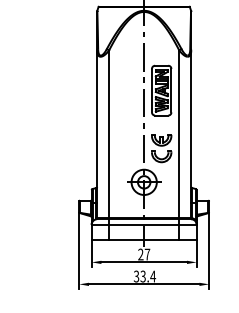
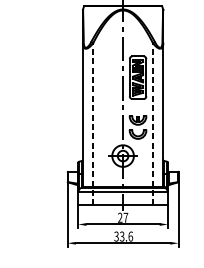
line: (109, 145) -> (93, 124), solid -> dashed
line: (179, 145) -> (153, 124), solid -> dashed
text: (153, 276) -> (131, 236), 33.4 -> 33.6

